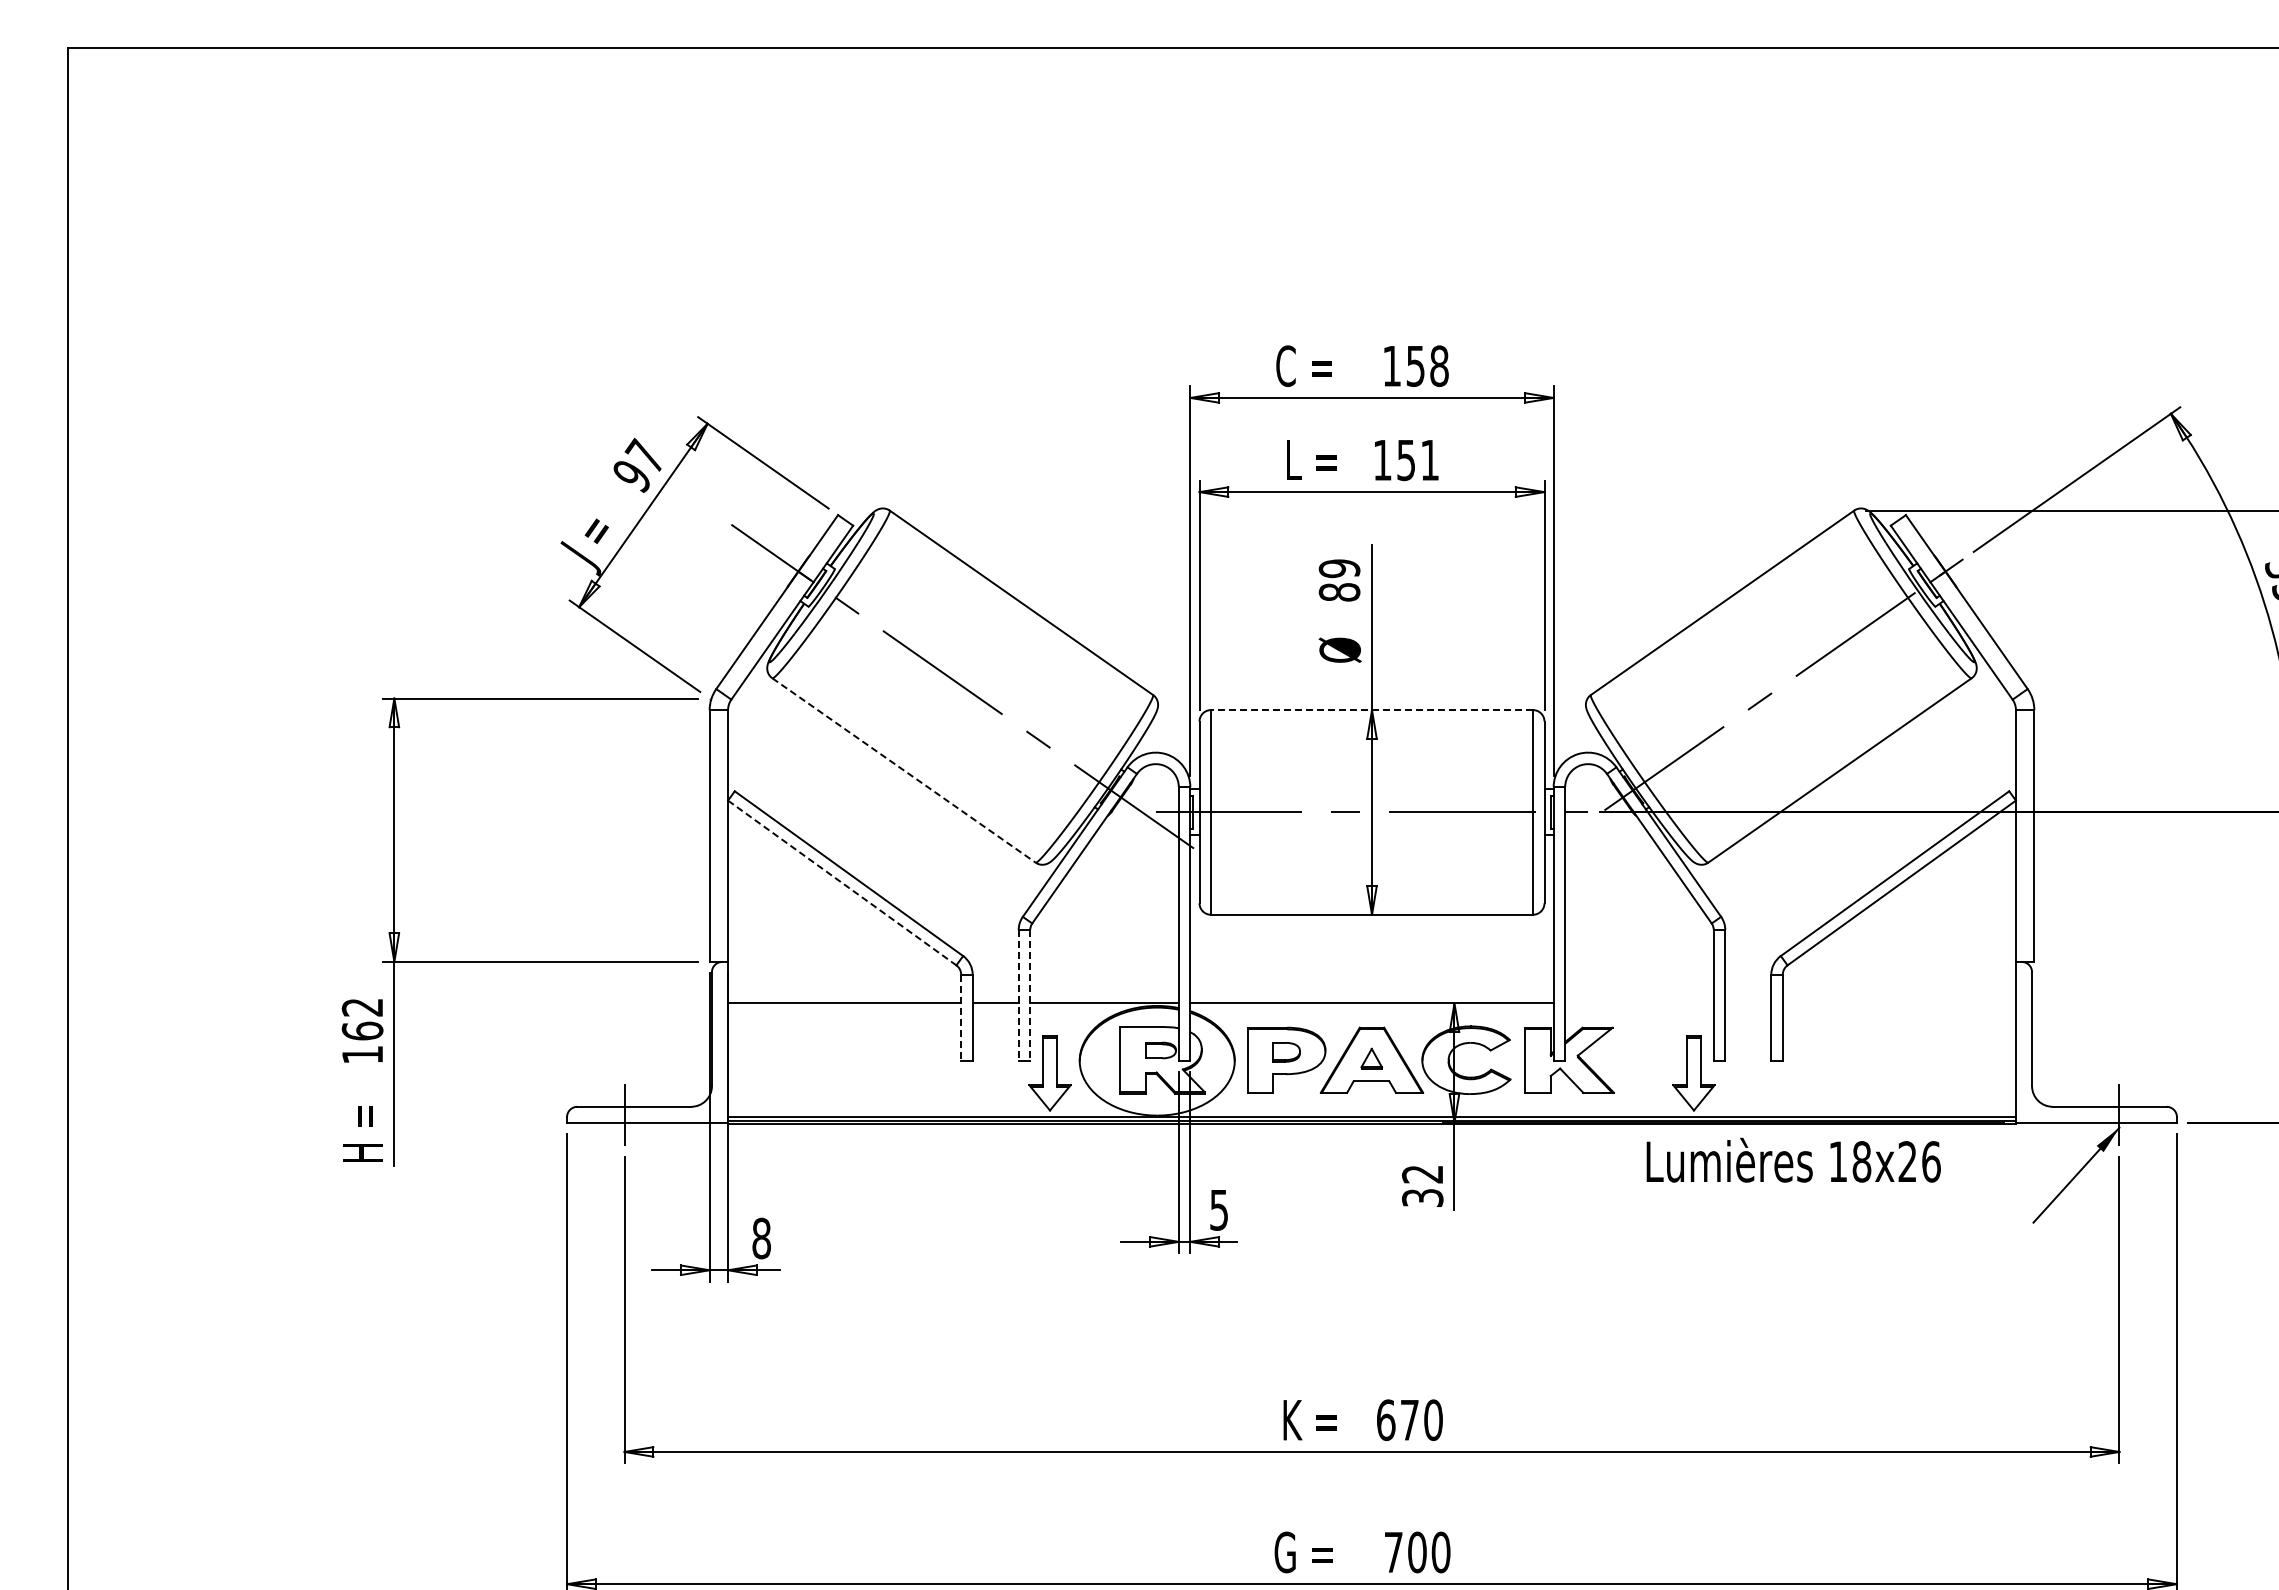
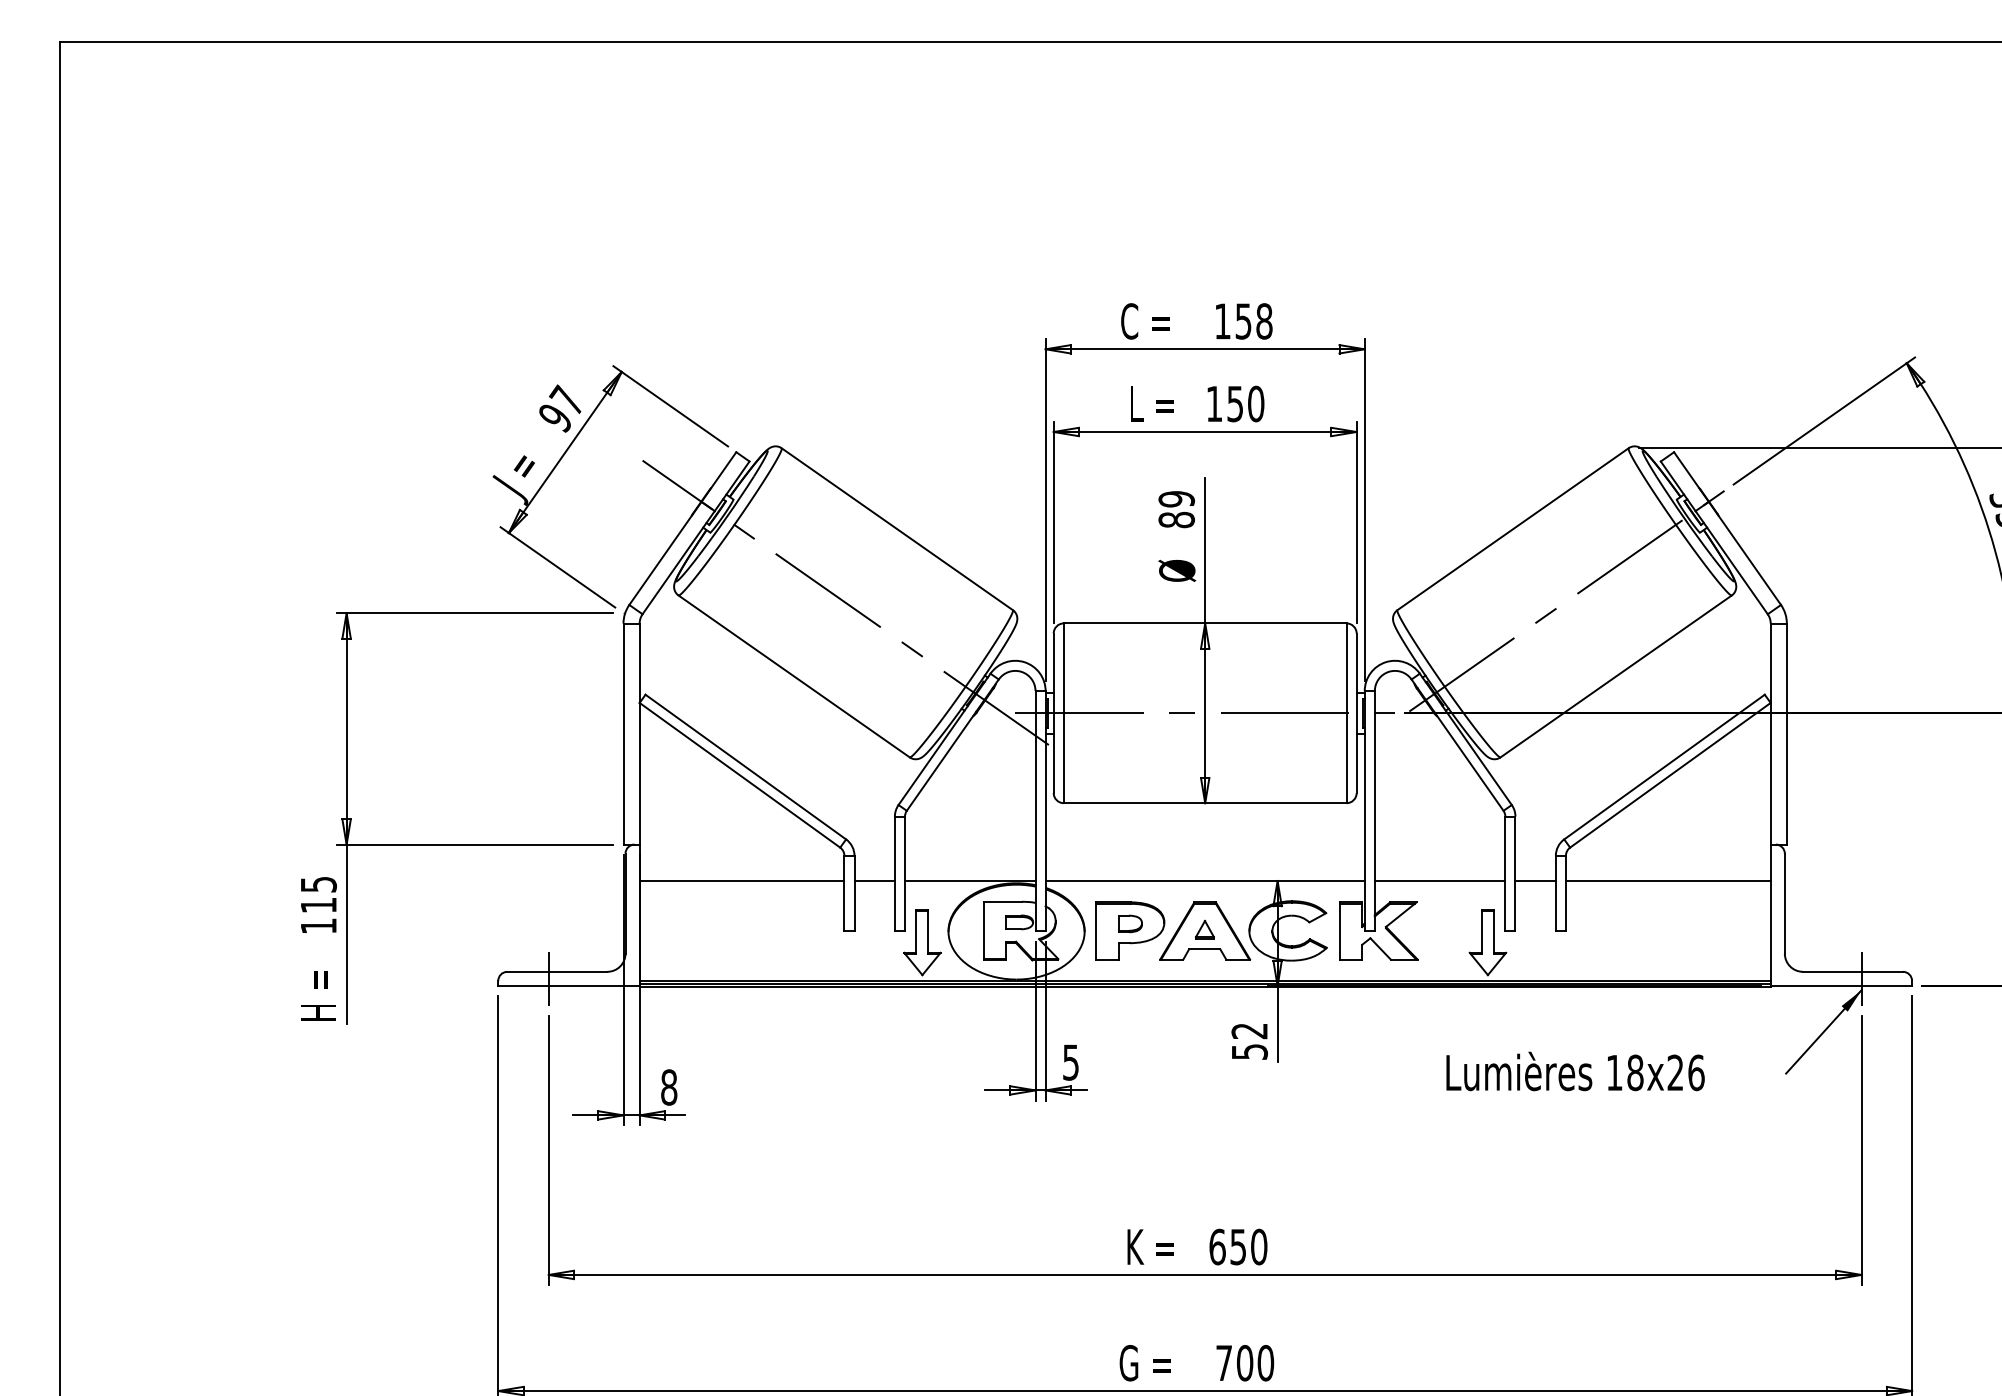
text: (1429, 460) -> (1255, 404), 151 -> 150
line: (1372, 710) -> (1205, 623), dashed -> solid
line: (903, 770) -> (793, 676), dashed -> solid
line: (842, 883) -> (740, 775), dashed -> solid
line: (1018, 995) -> (894, 874), dashed -> solid
line: (1030, 995) -> (905, 874), dashed -> solid
line: (1639, 1003) -> (1440, 881), added
line: (1748, 1003) -> (1535, 881), added
line: (1898, 1003) -> (1667, 881), added
line: (961, 1018) -> (844, 894), dashed -> solid
text: (362, 1019) -> (318, 895), 162 -> 115
text: (1793, 1159) -> (1575, 1070), moved
text: (1422, 1197) -> (1249, 1051), 32 -> 52
text: (1409, 1420) -> (1238, 1247), 670 -> 650

